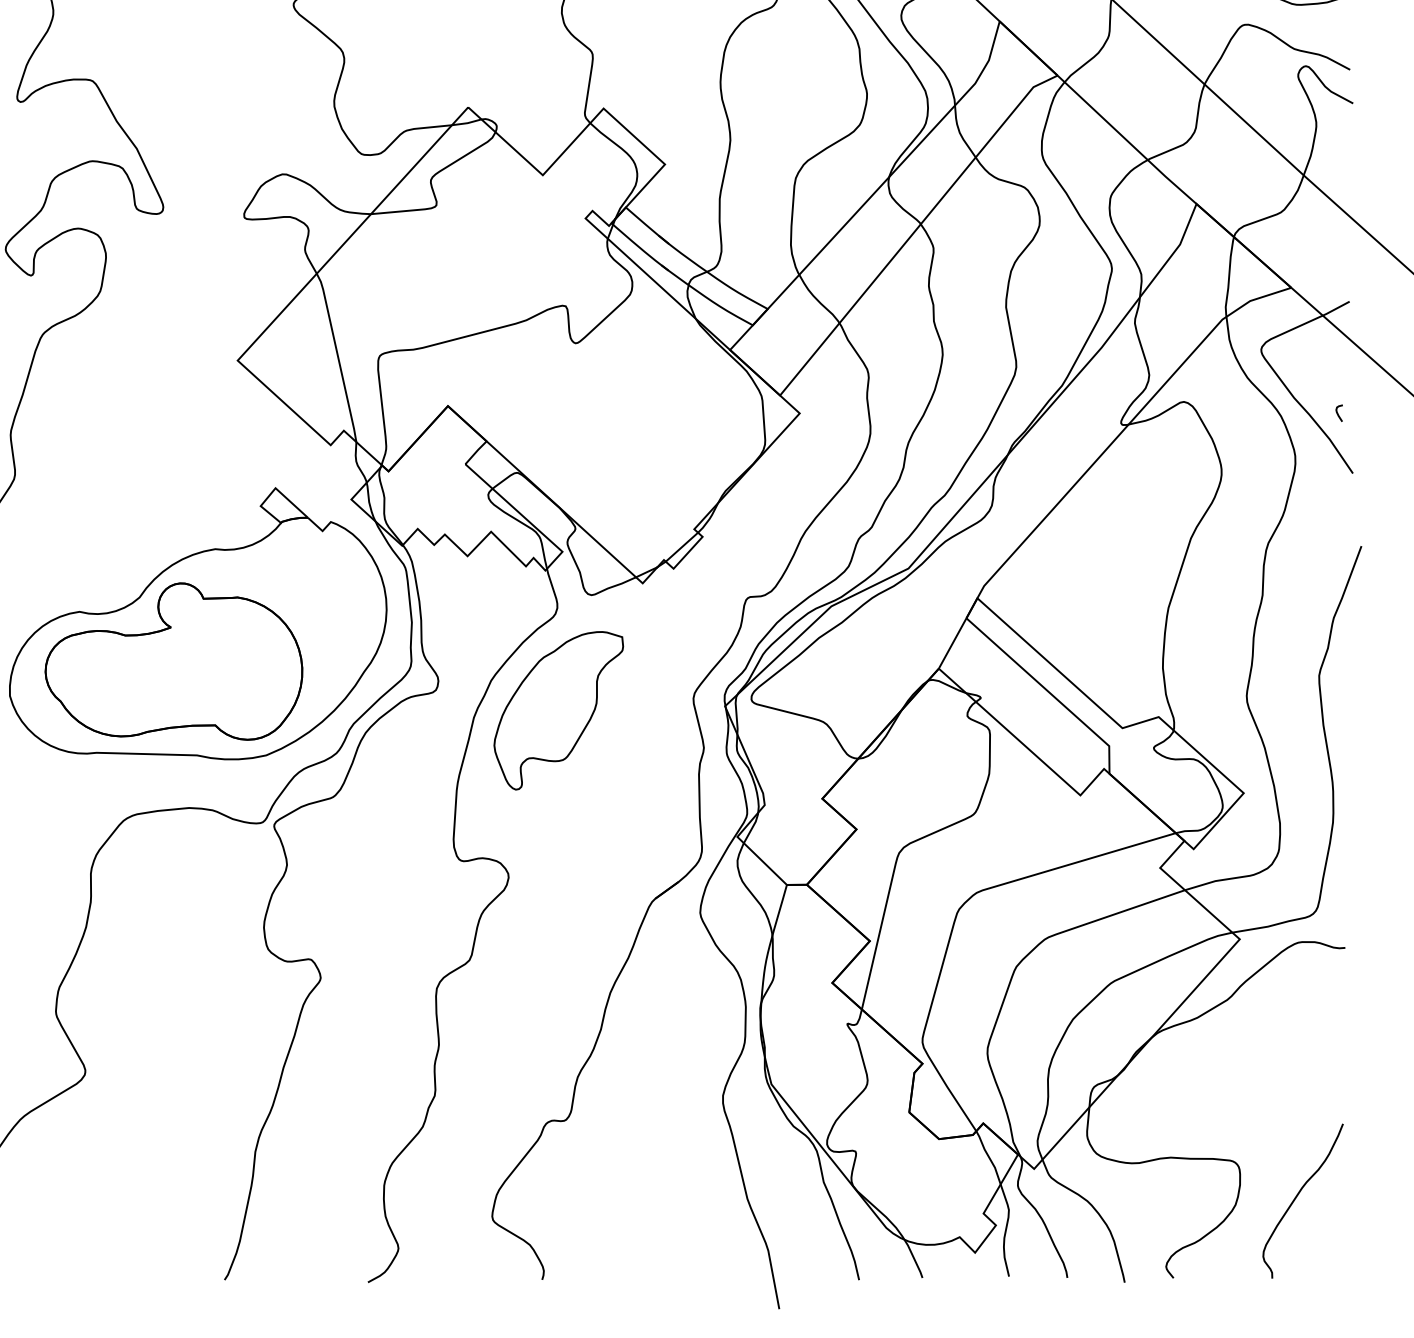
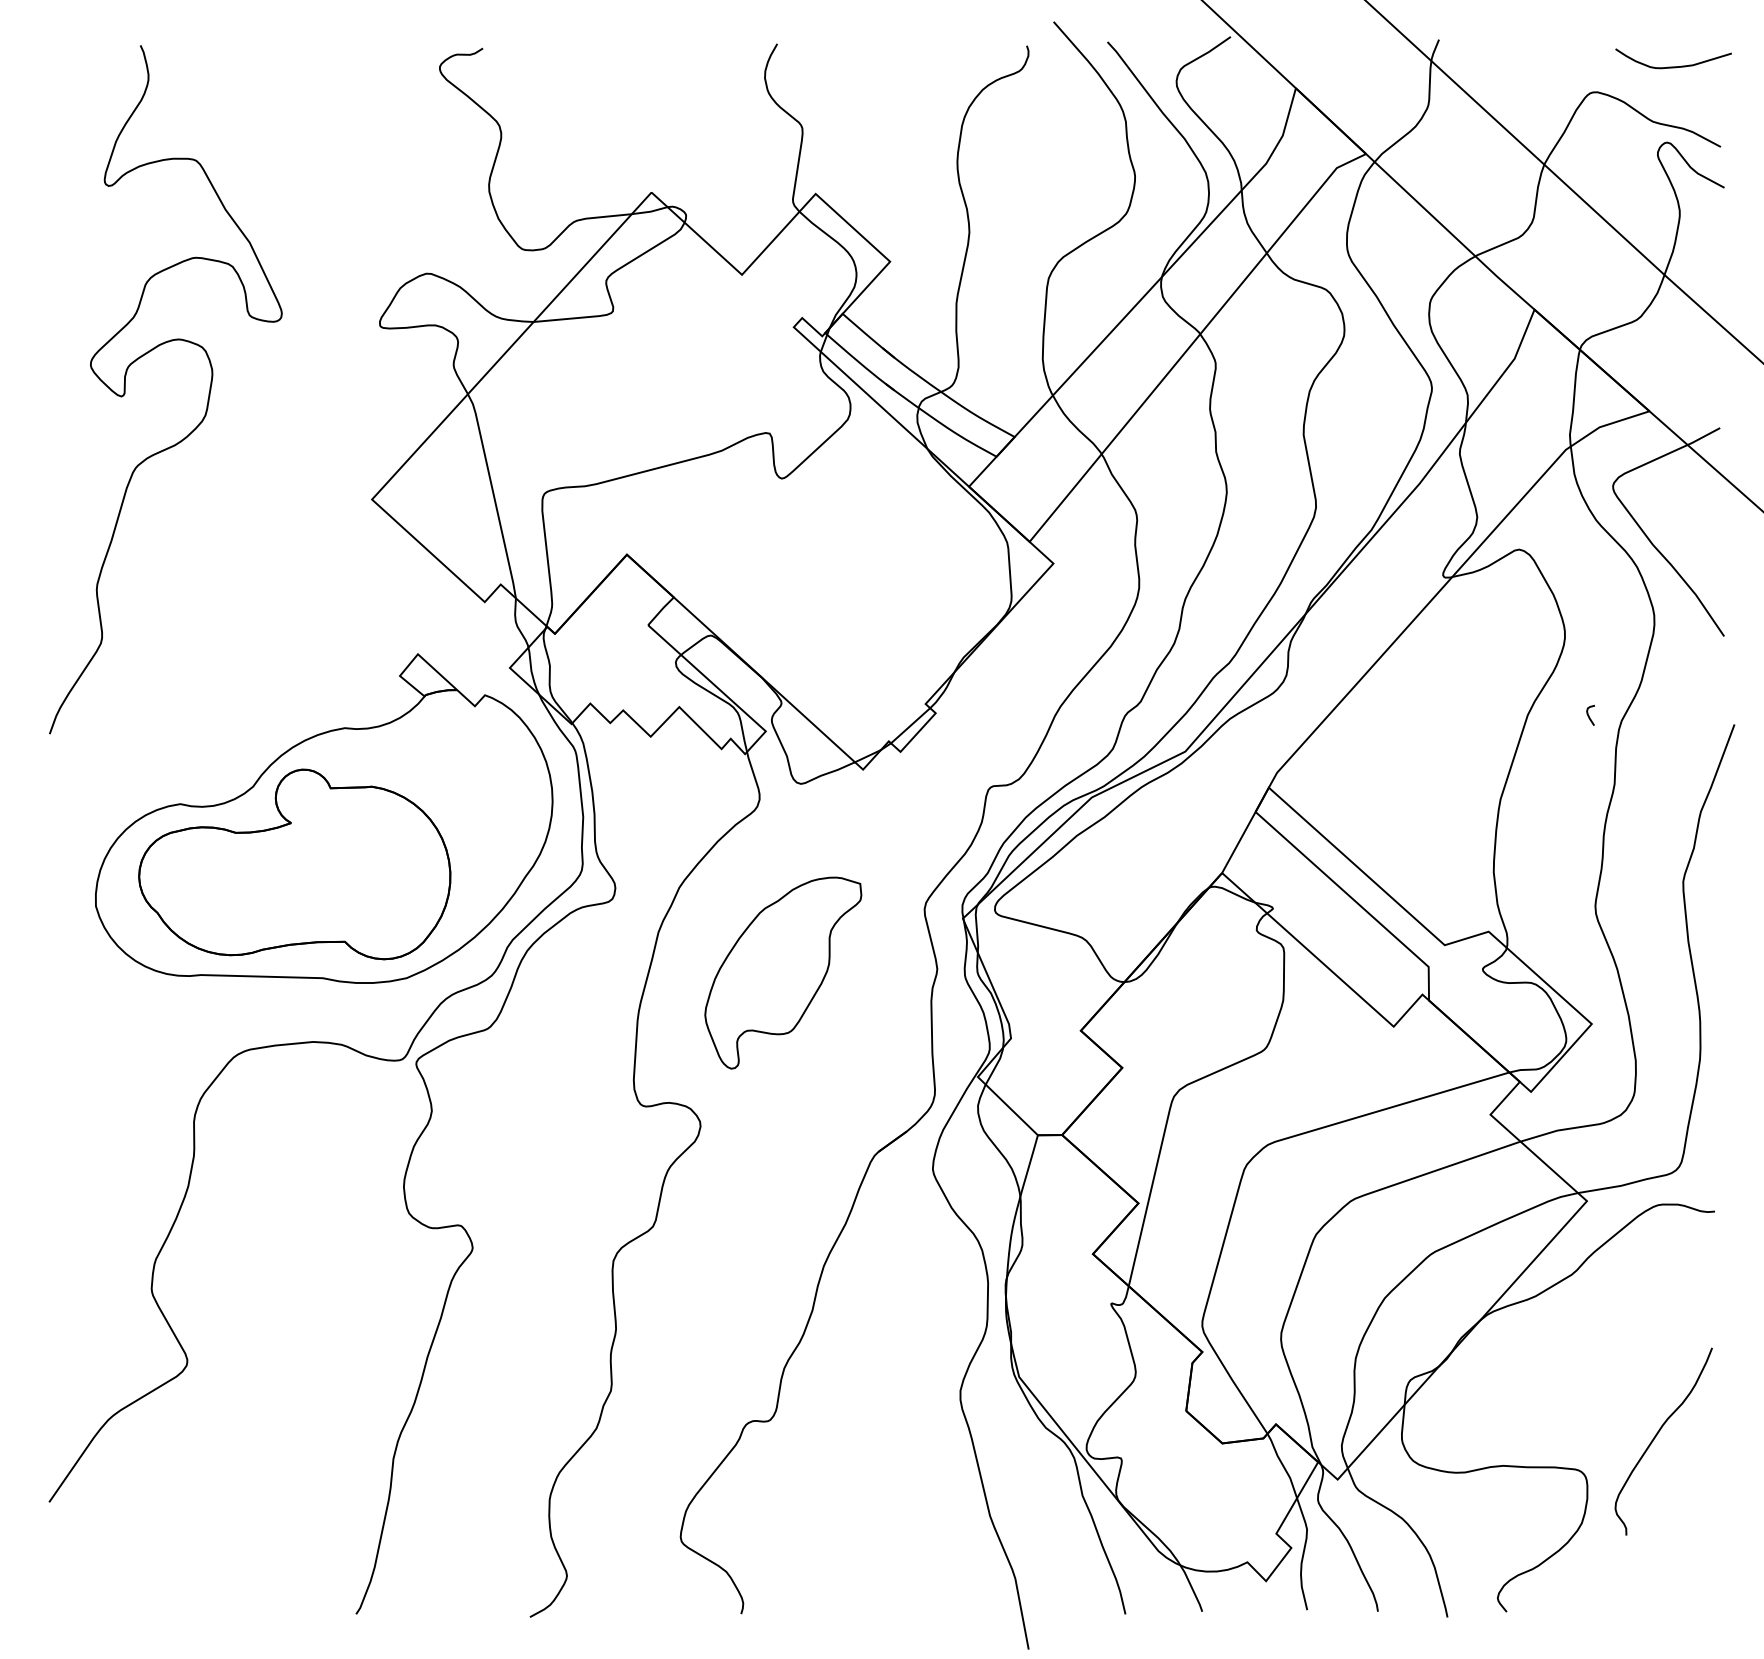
curve: (1338, 413) -> (1589, 715), moved
part: (558, 710) -> (783, 972), moved
curve: (1297, 1196) -> (1657, 1435), moved

